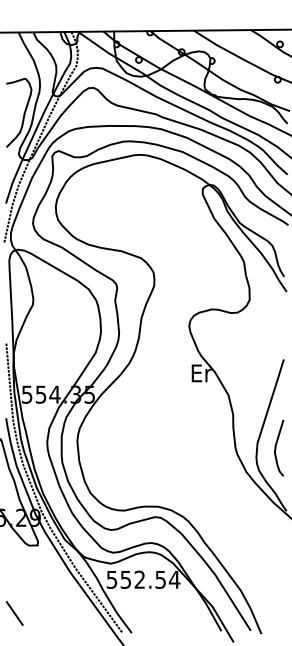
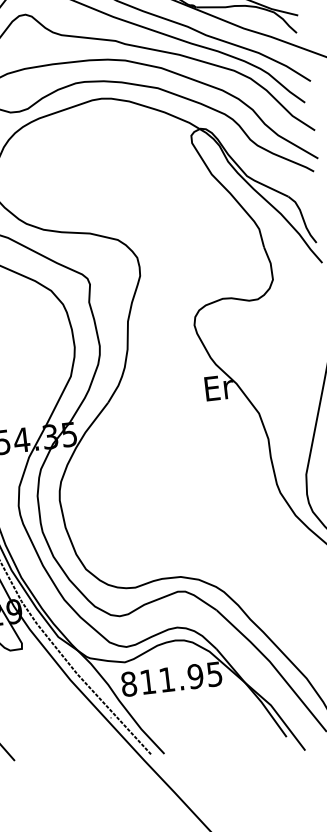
text: (143, 579) -> (172, 678), 552.54 -> 811.95

